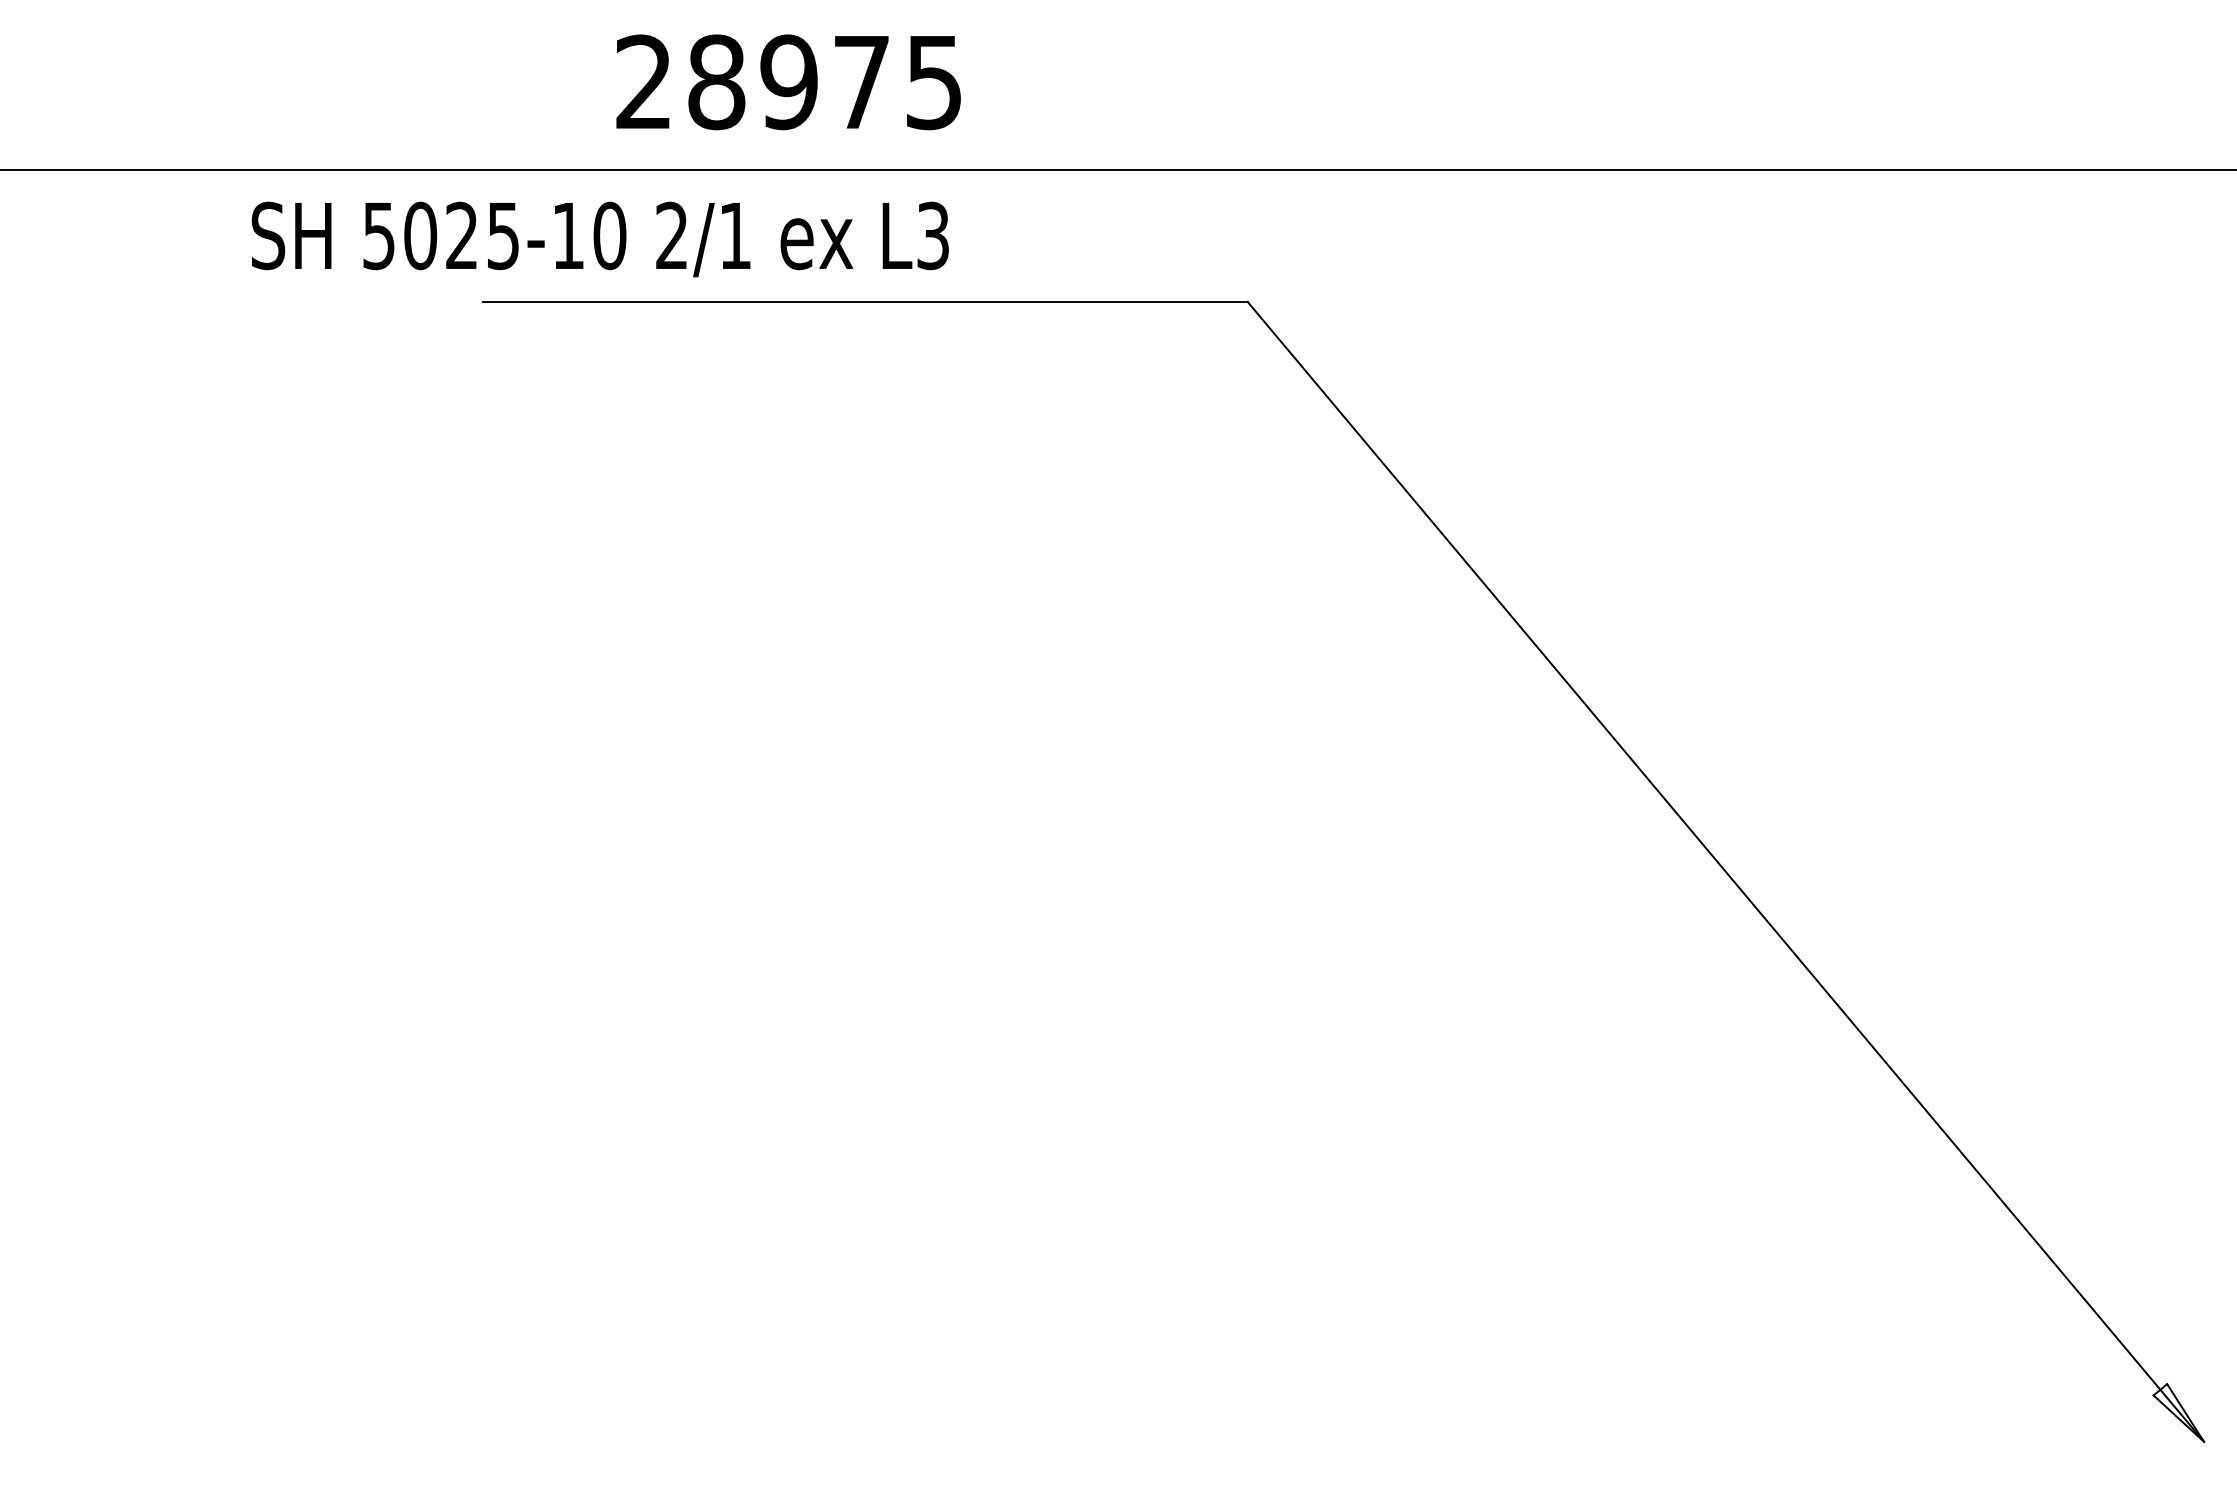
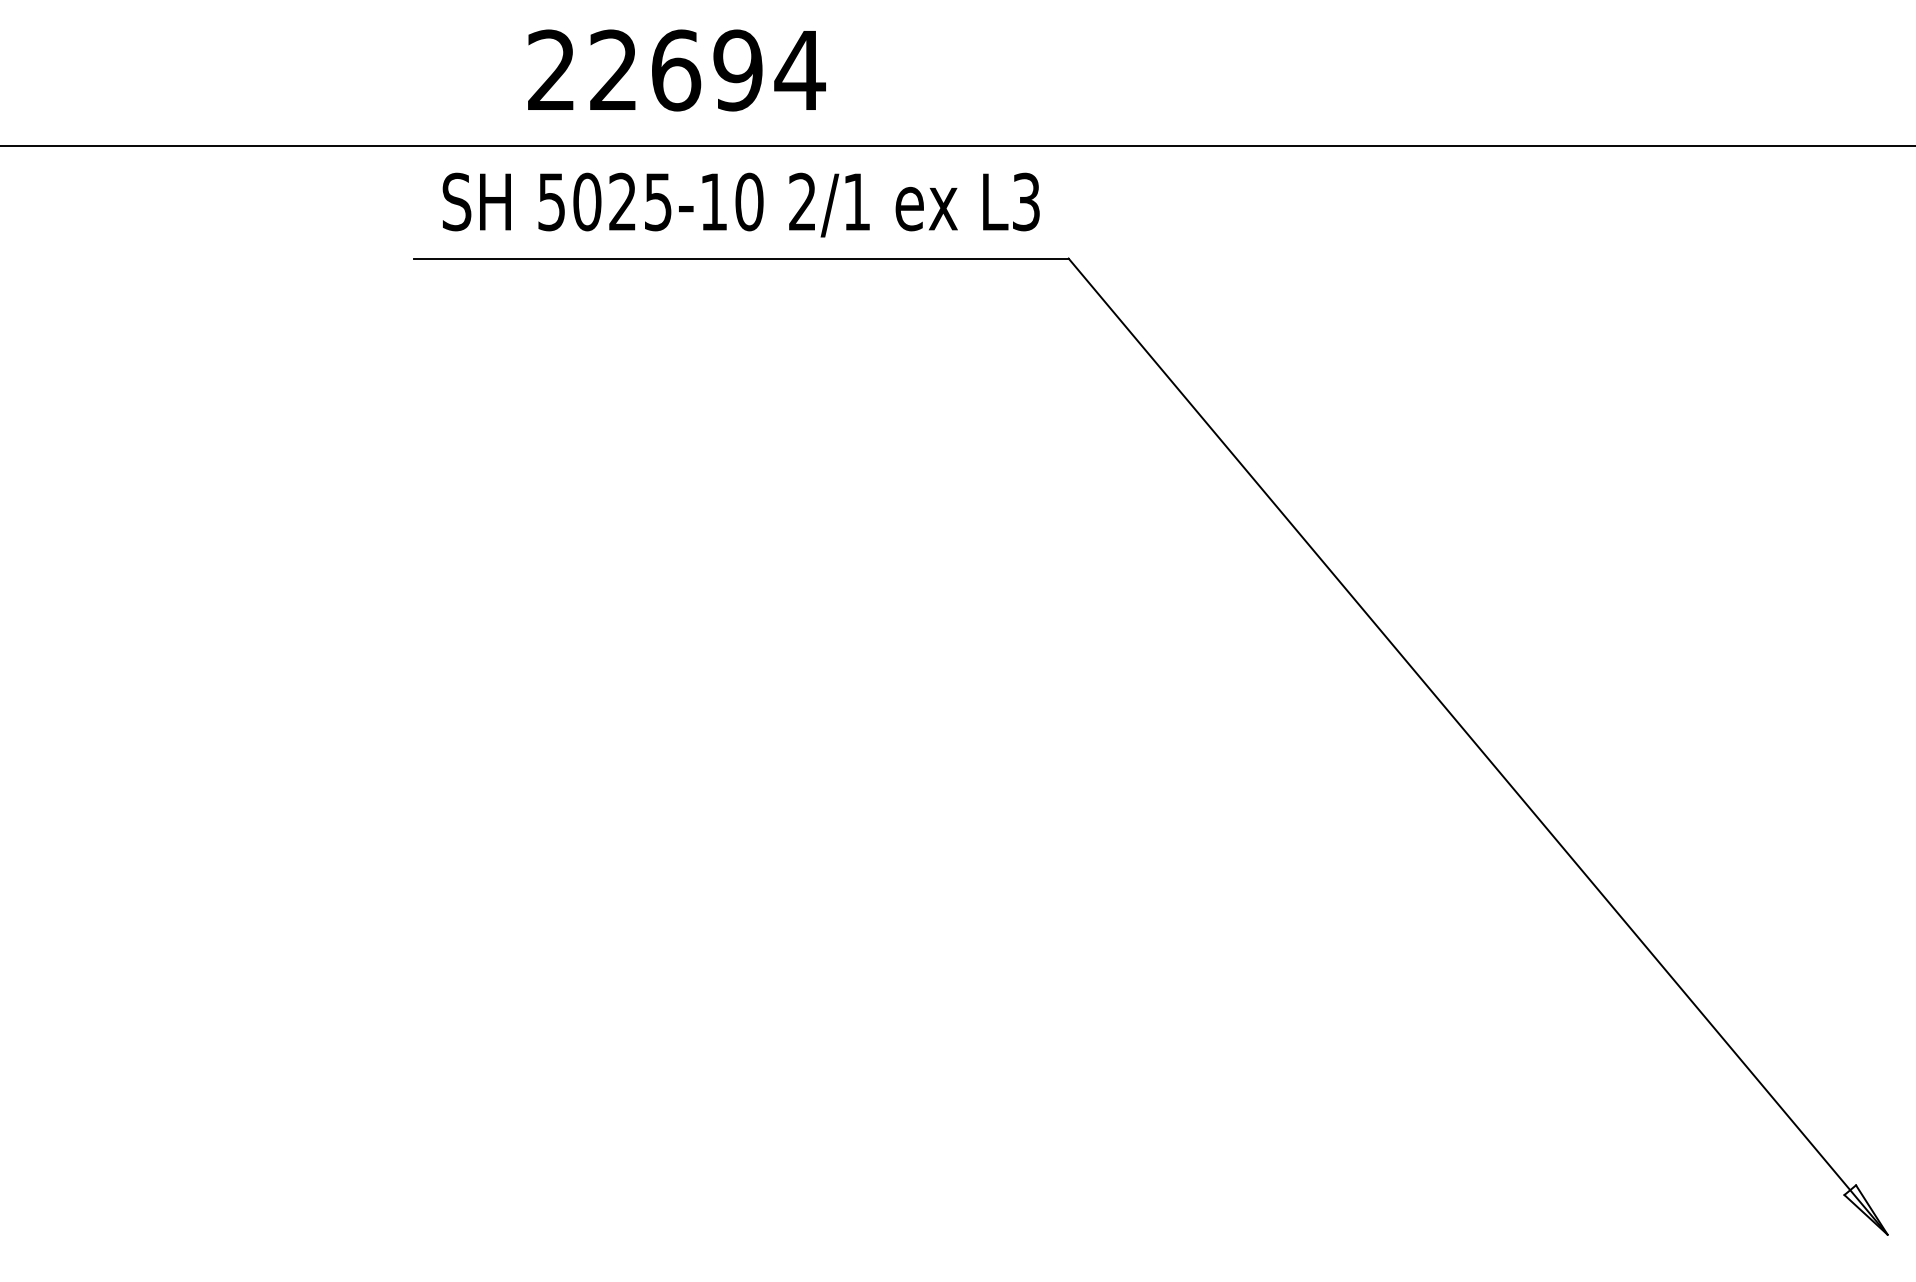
text: (825, 82) -> (707, 70), 28975 -> 22694
text: (599, 238) -> (740, 204), moved

